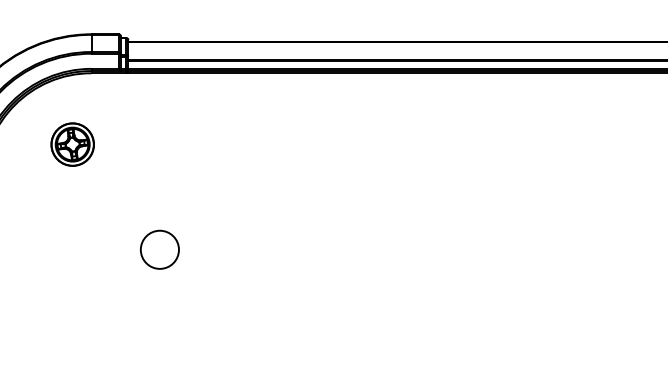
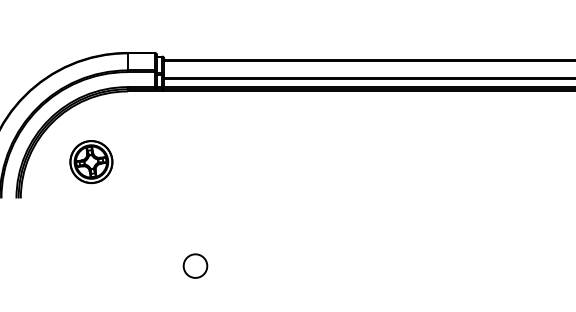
part: (72, 144) -> (91, 161), moved
circle: (159, 249) -> (195, 265), size x0.62

